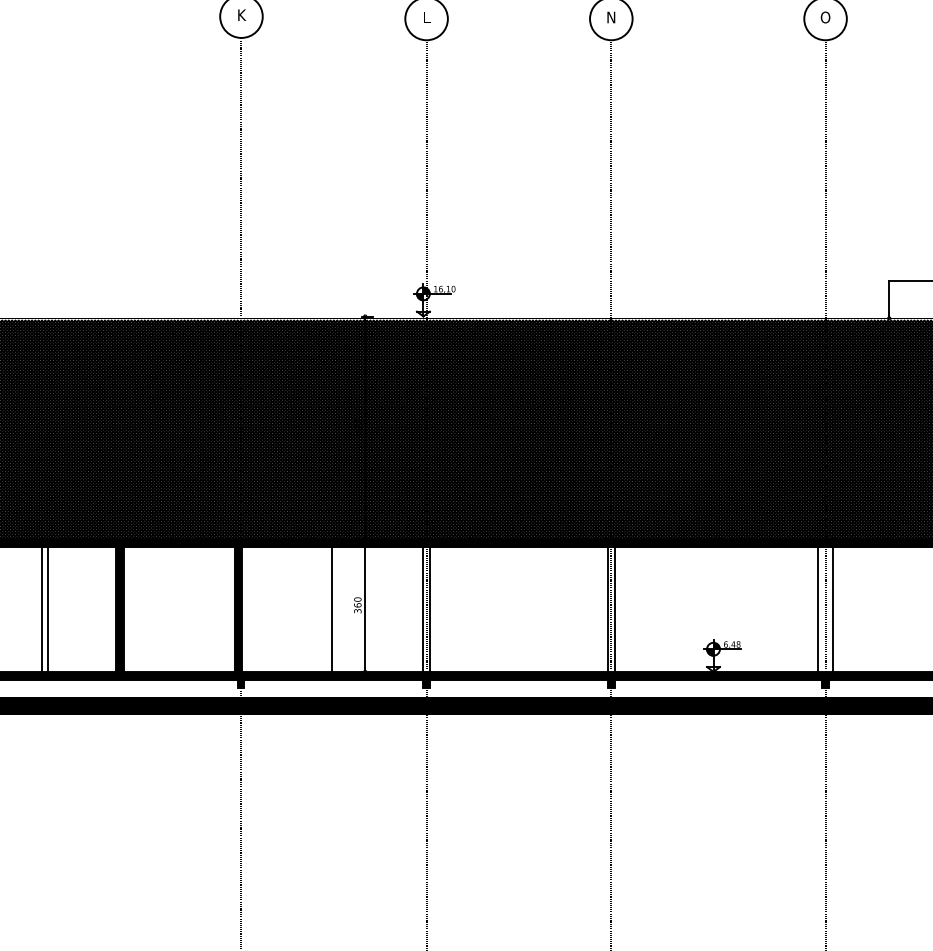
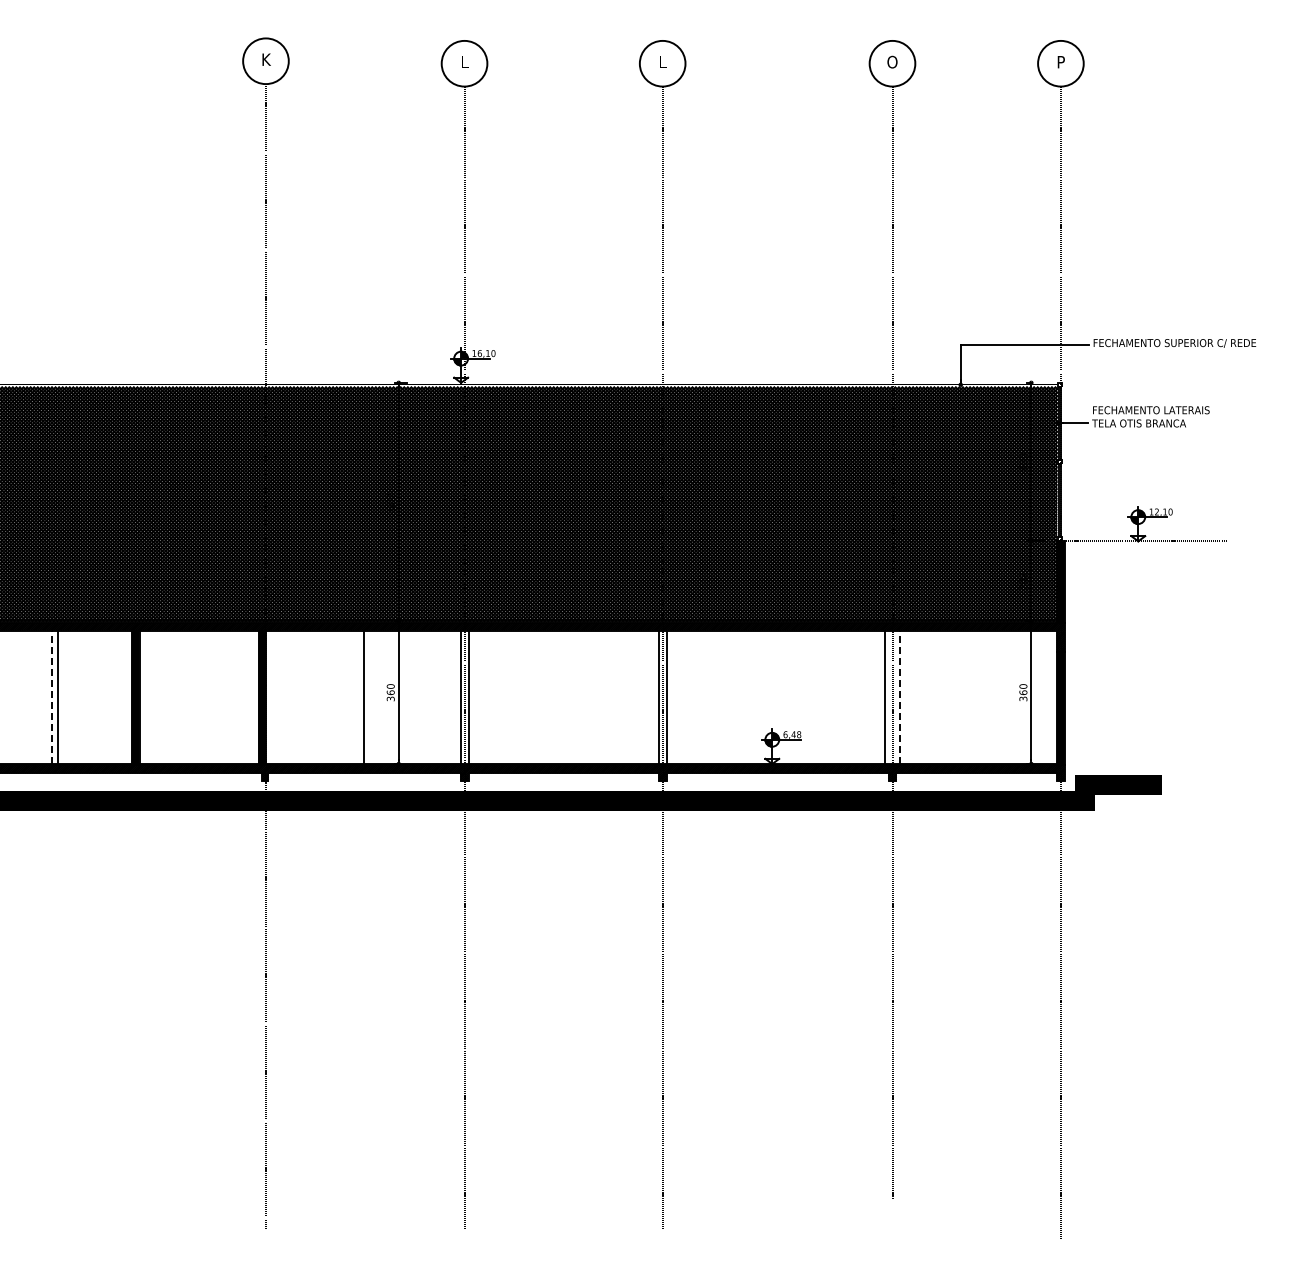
text: (611, 17) -> (662, 62), N -> L
line: (42, 609) -> (52, 697), solid -> dashed
line: (833, 609) -> (900, 697), solid -> dashed

